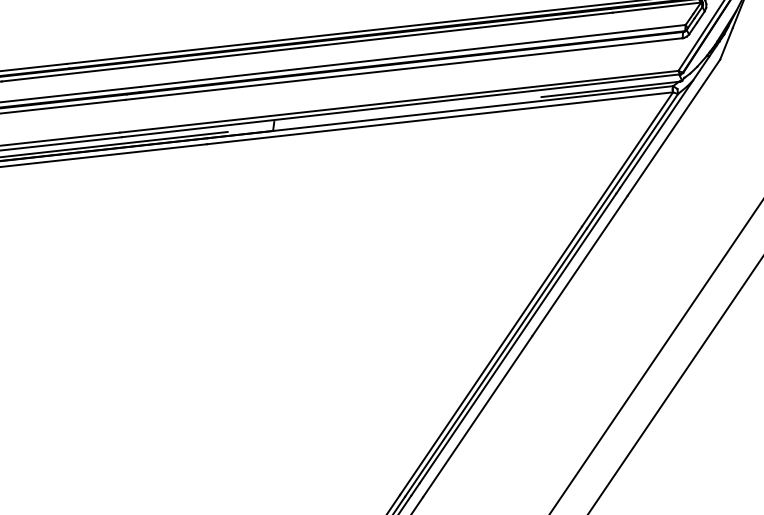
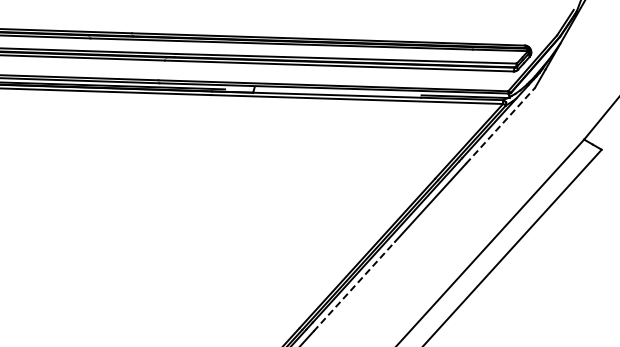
line: (673, 127) -> (500, 125), solid -> dashed
line: (478, 416) -> (354, 286), solid -> dashed

